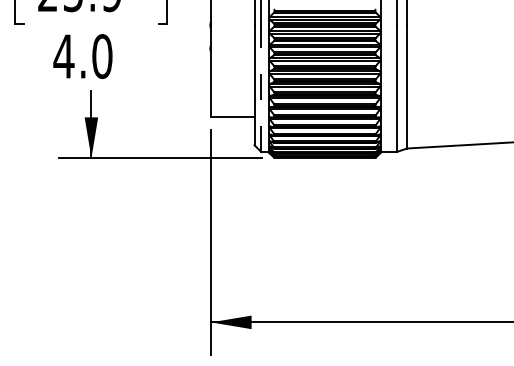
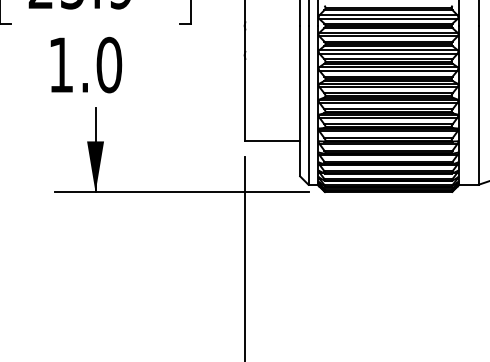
text: (63, 56) -> (60, 65), 4.0 -> 1.0
line: (261, 88) -> (308, 105), dashed -> solid

